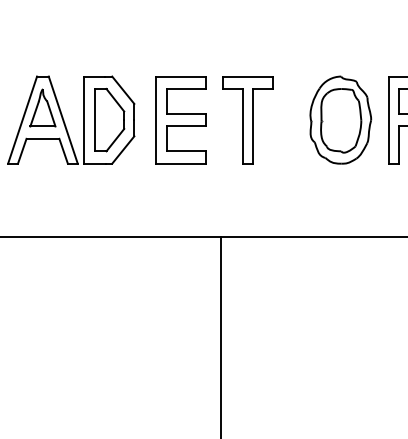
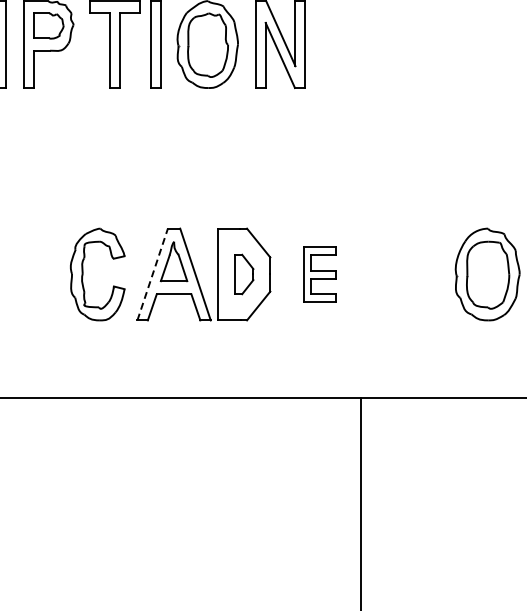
line: (22, 120) -> (152, 274), solid -> dashed
part: (108, 120) -> (243, 274), size x0.6
part: (181, 120) -> (319, 274), size x0.6
part: (247, 120) -> (389, 274), removed

